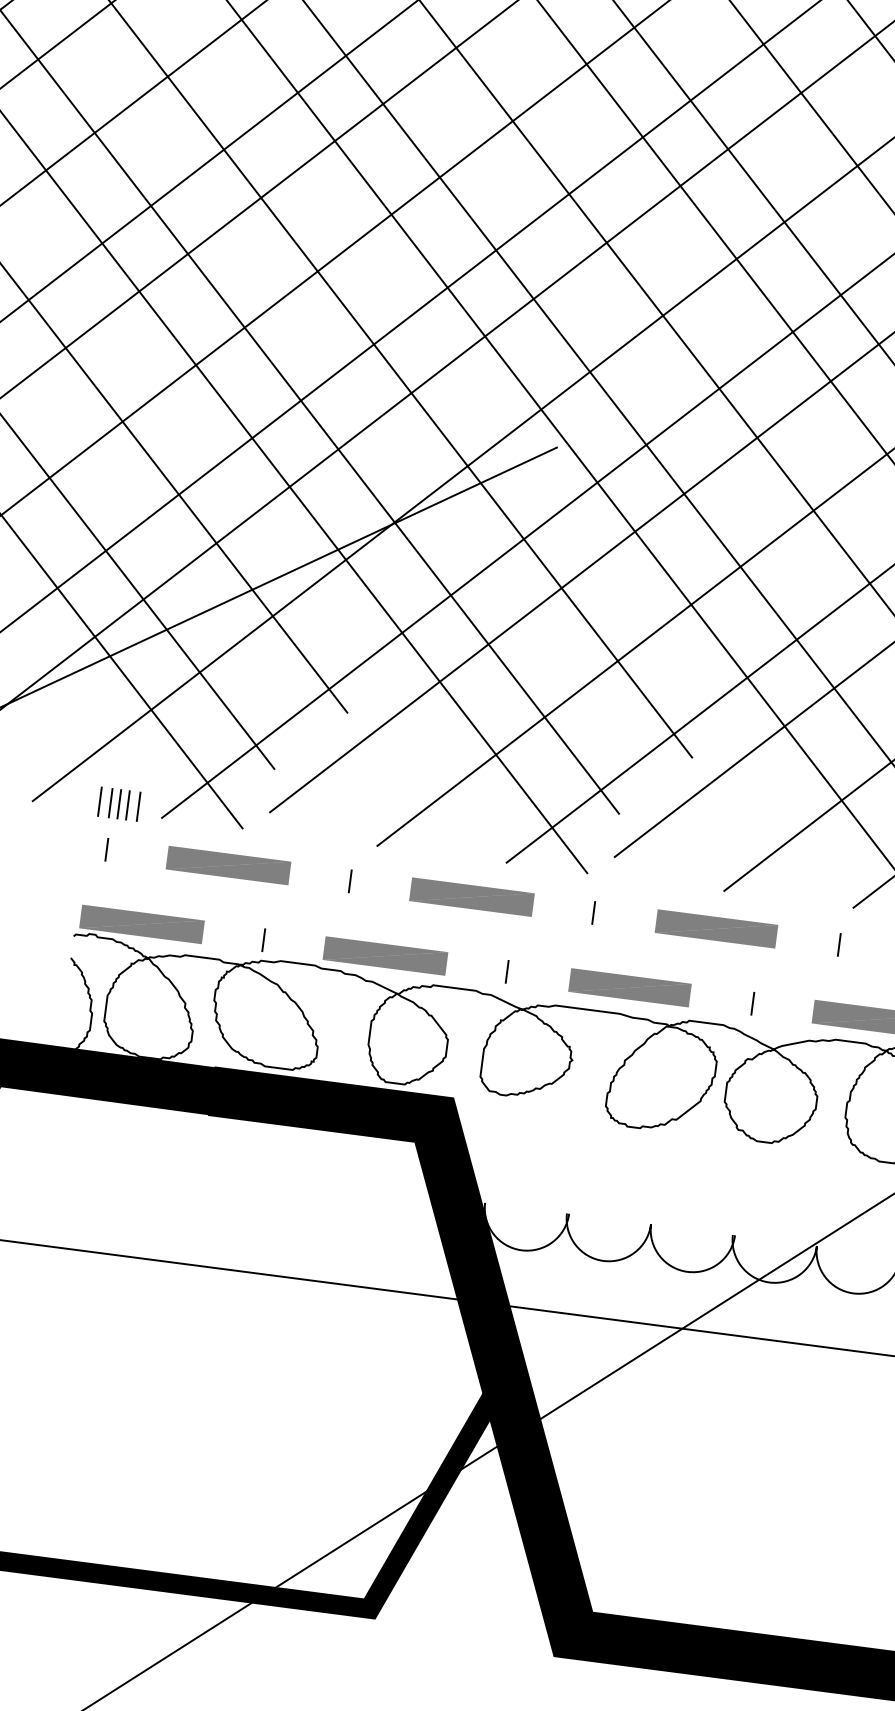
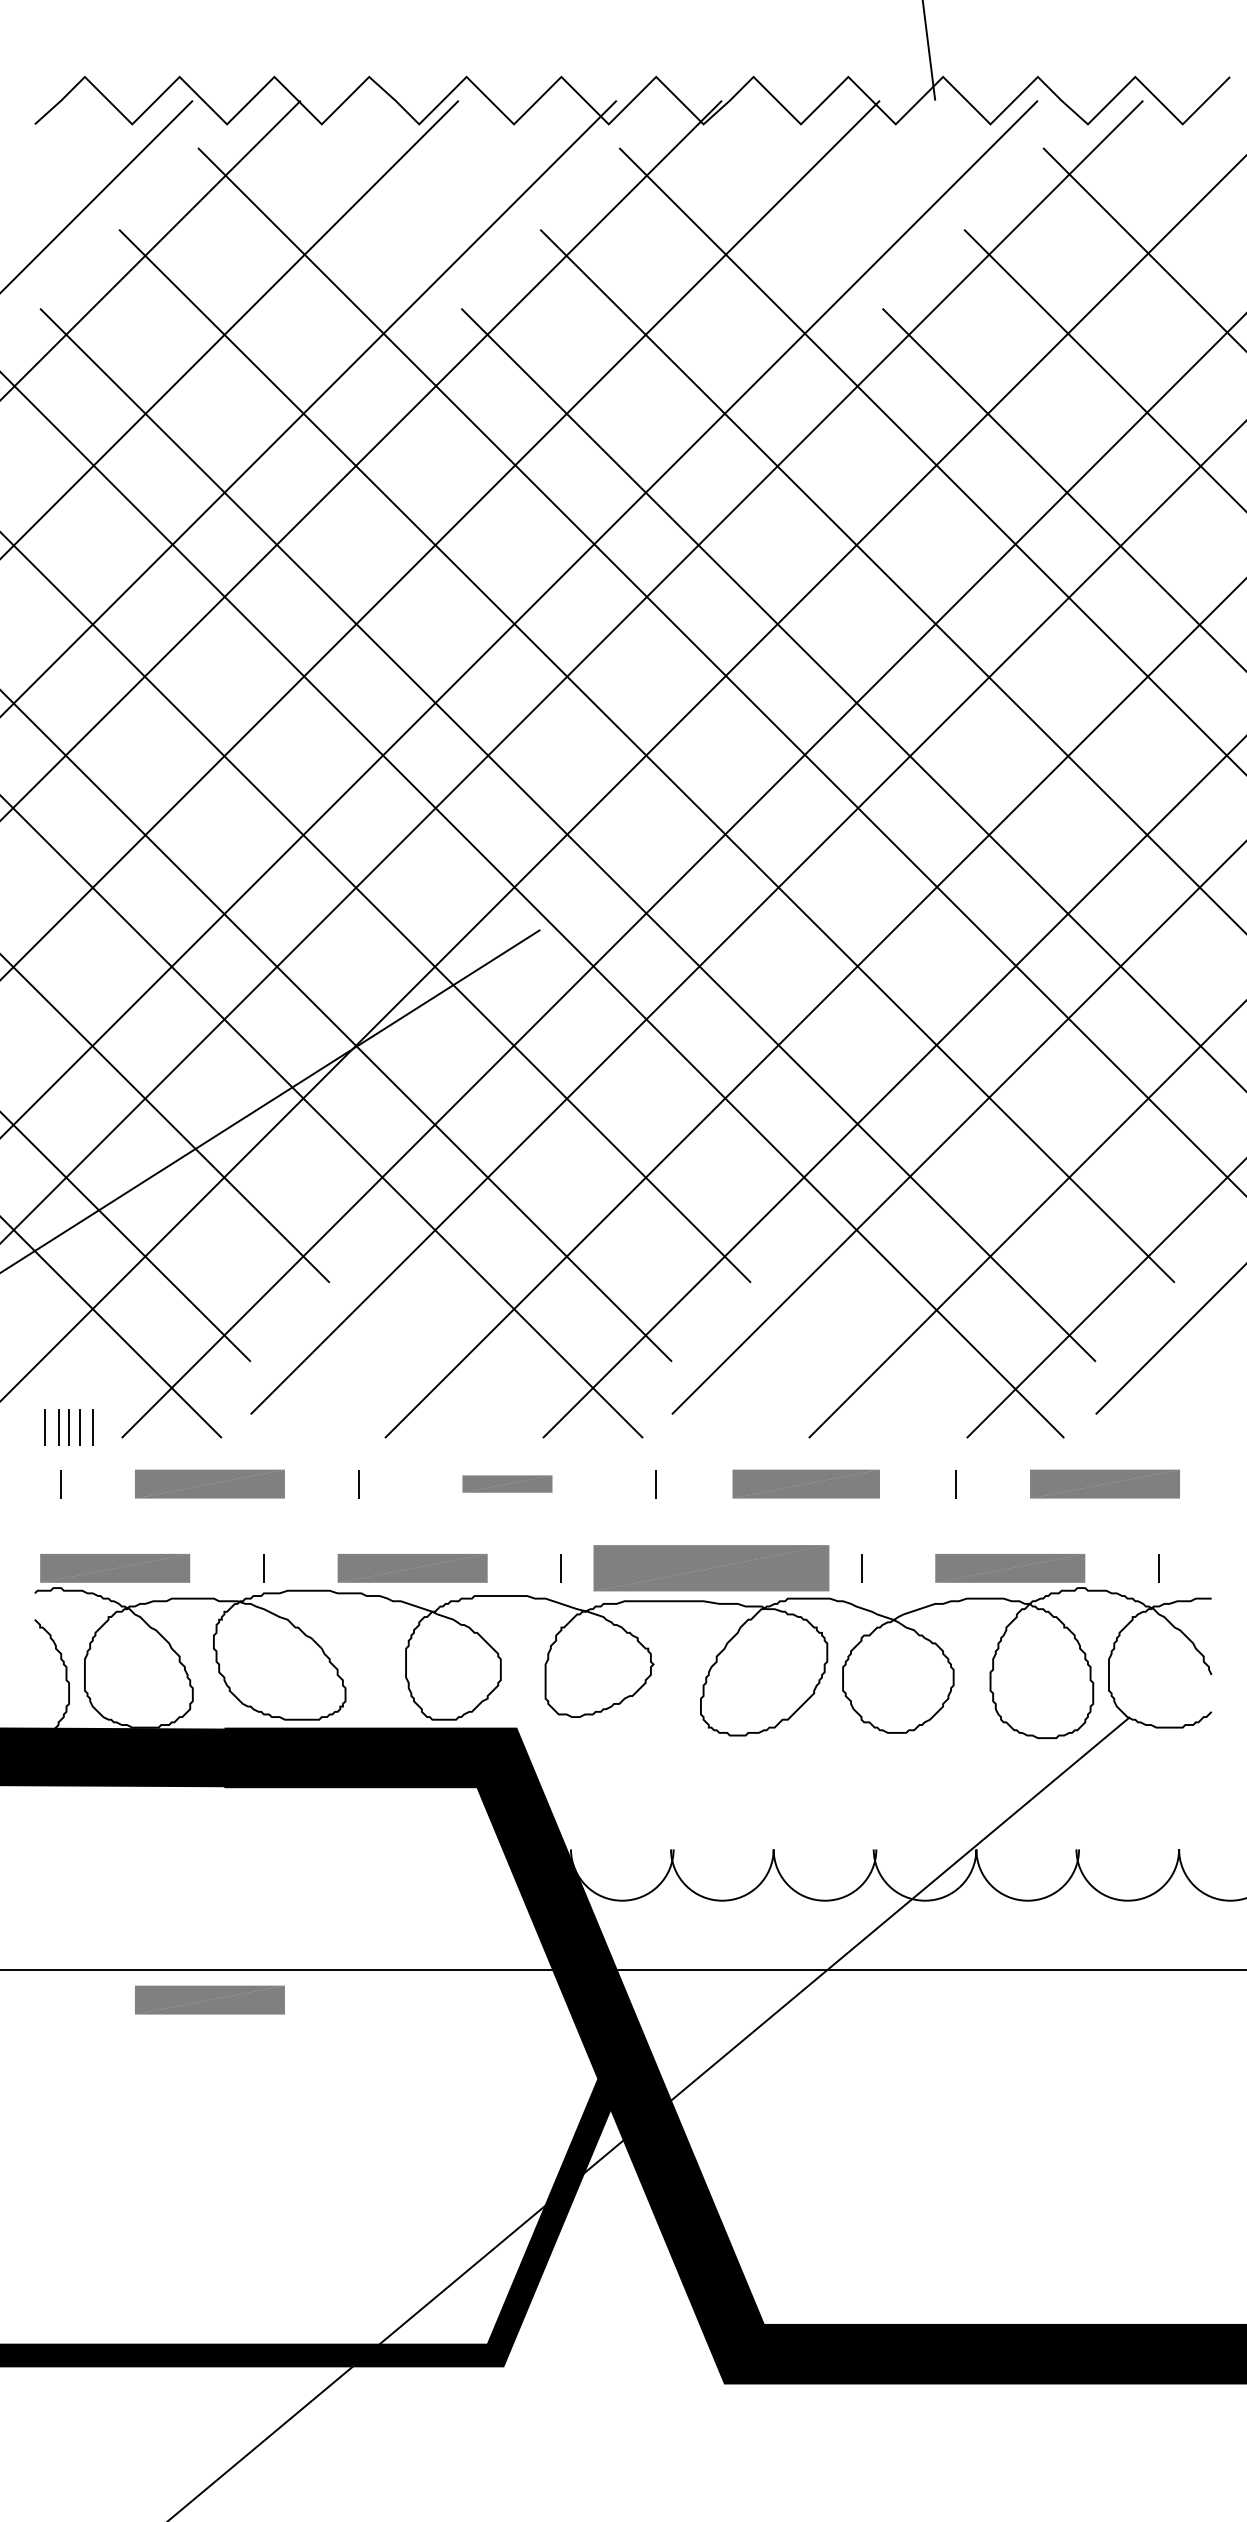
part: (472, 896) -> (507, 1483), size x0.6
part: (630, 987) -> (711, 1568), size x1.6
part: (173, 1287) -> (209, 1999), added

